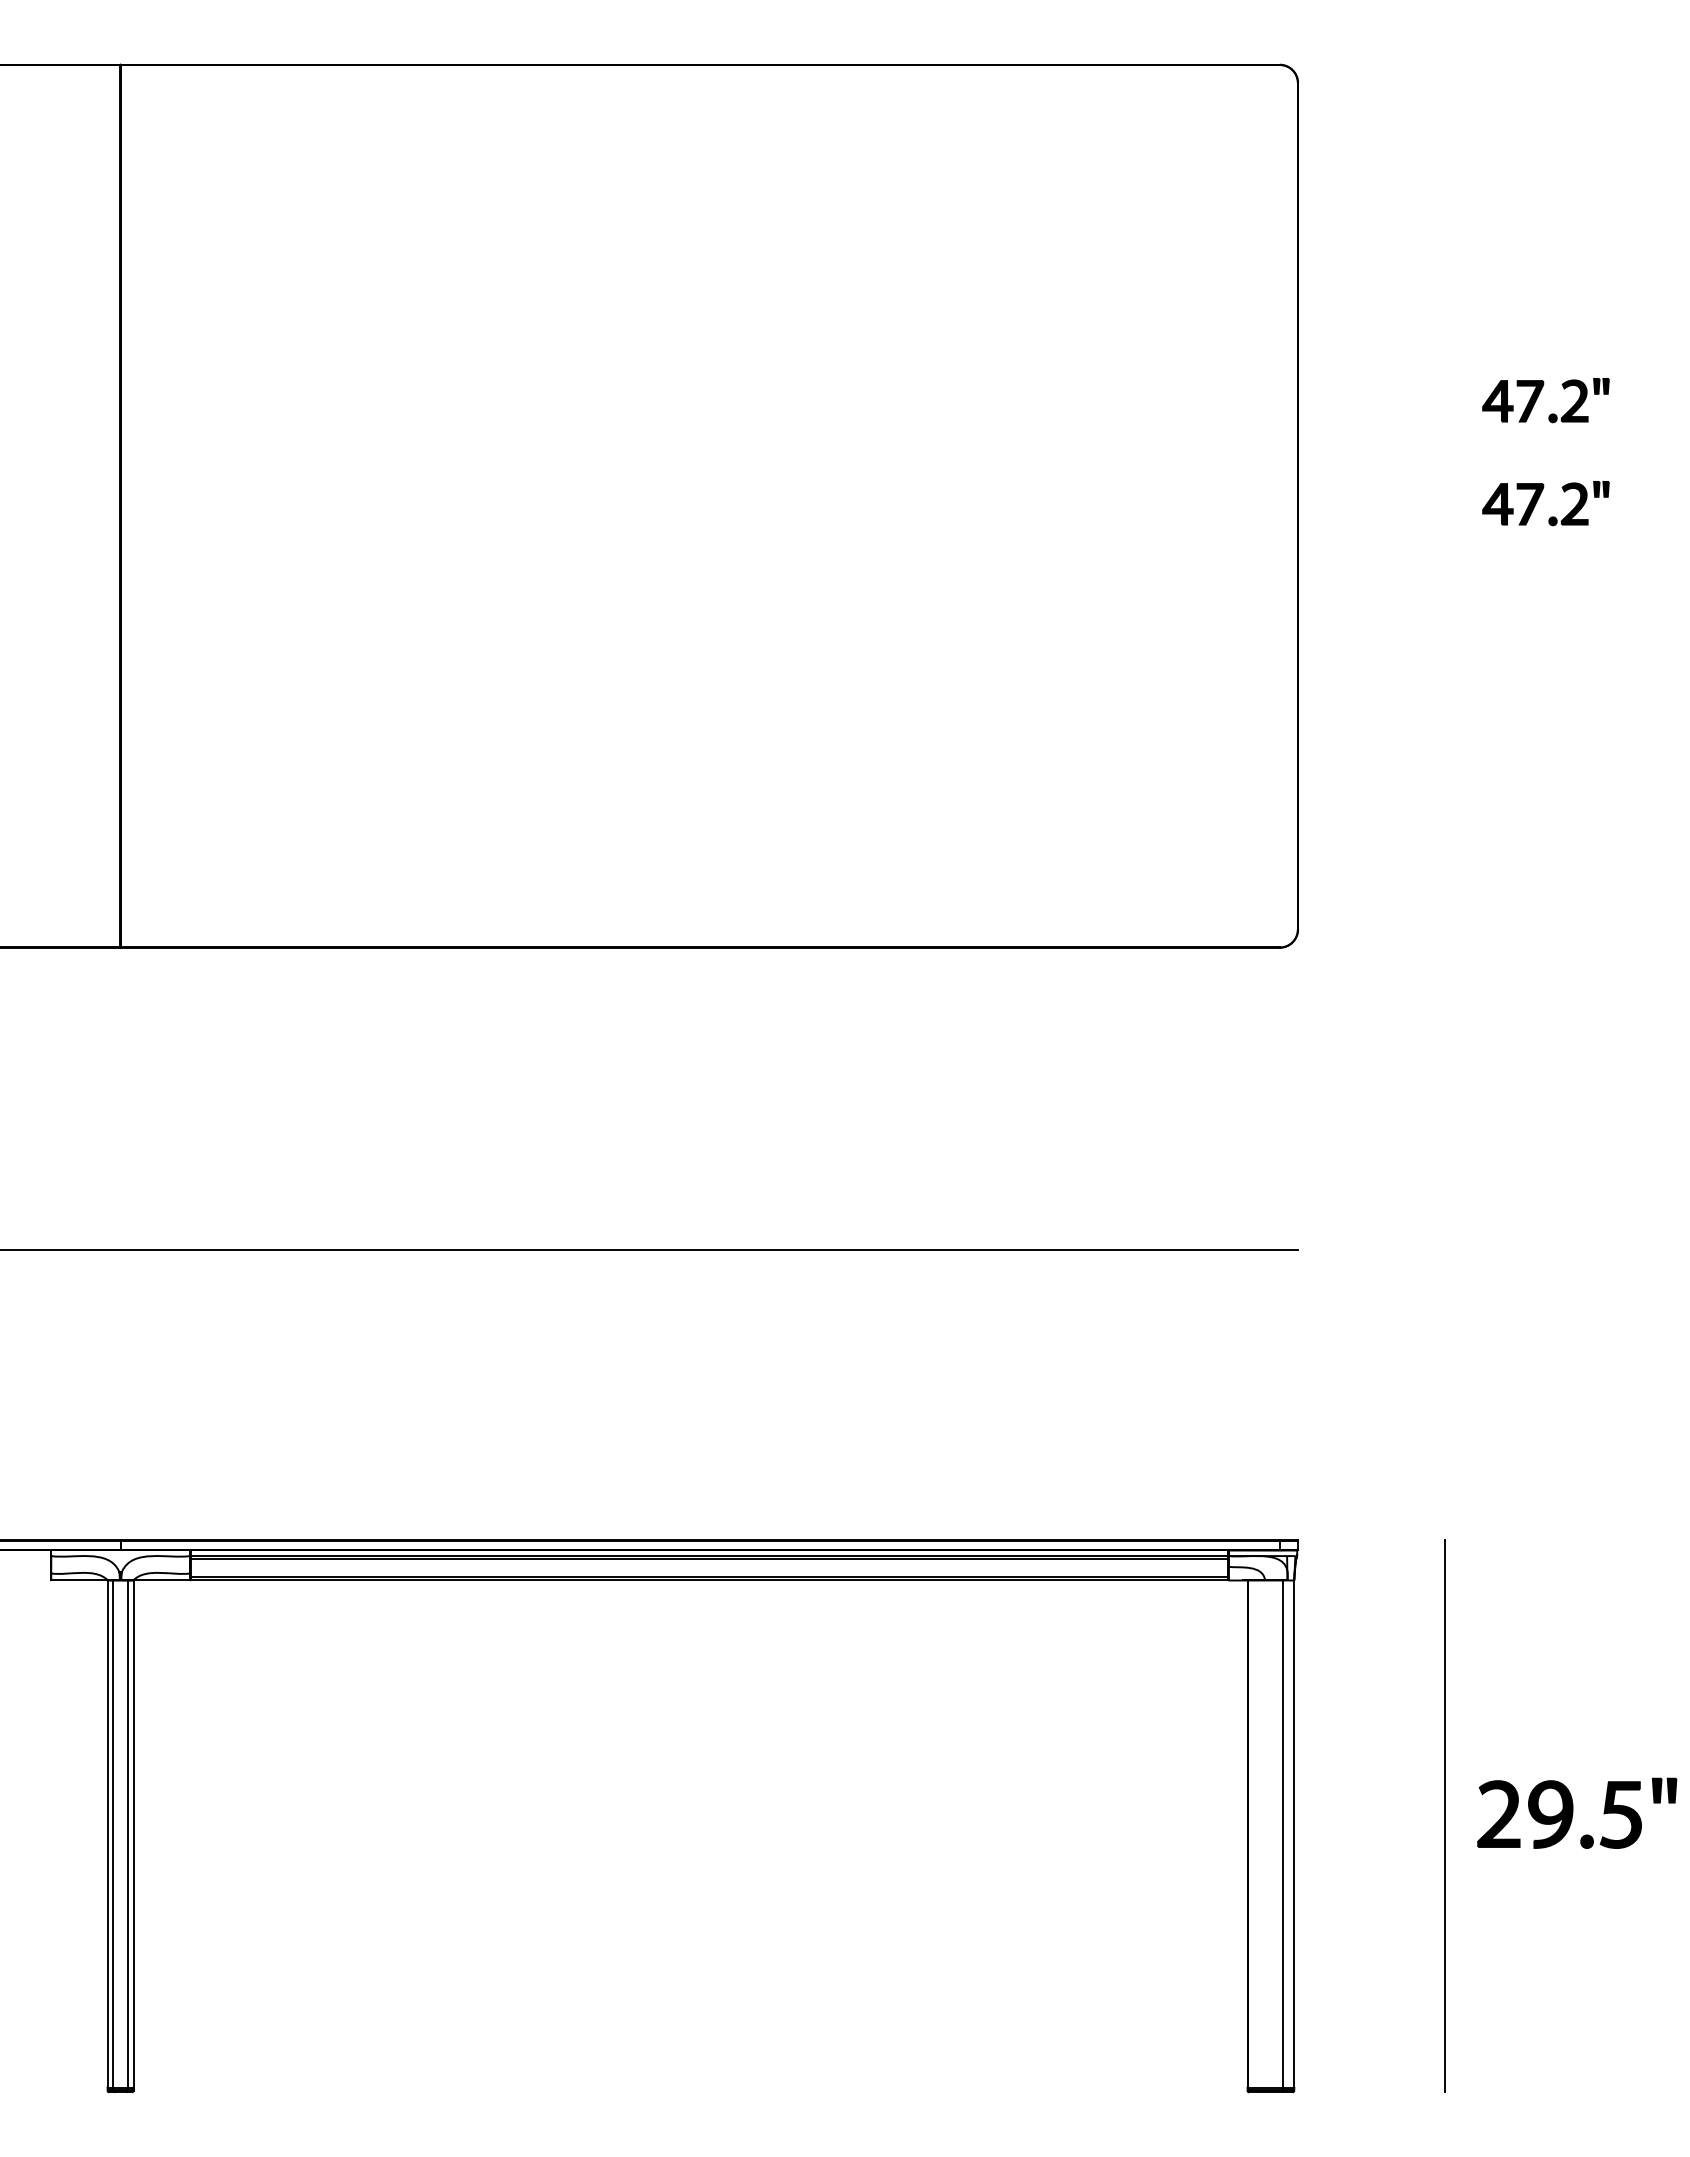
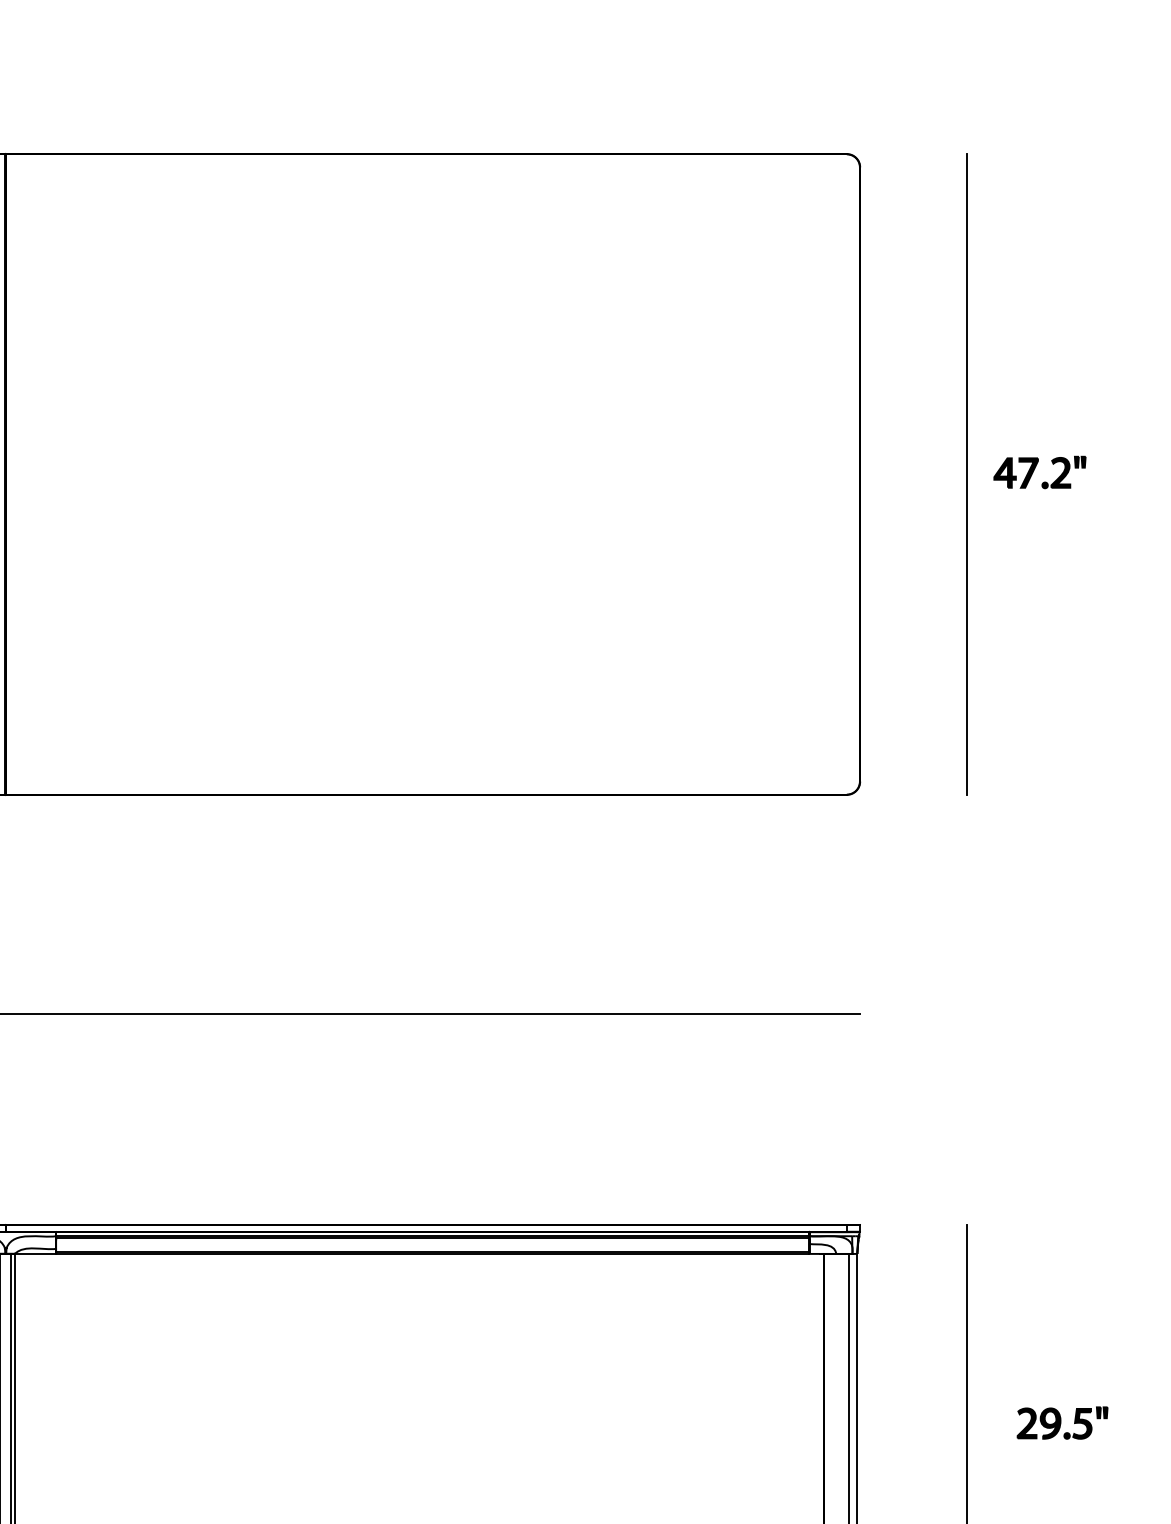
part: (1538, 397) -> (1034, 395), removed
line: (1445, 505) -> (967, 473), added
part: (1576, 1813) -> (1062, 1423), size x0.62

